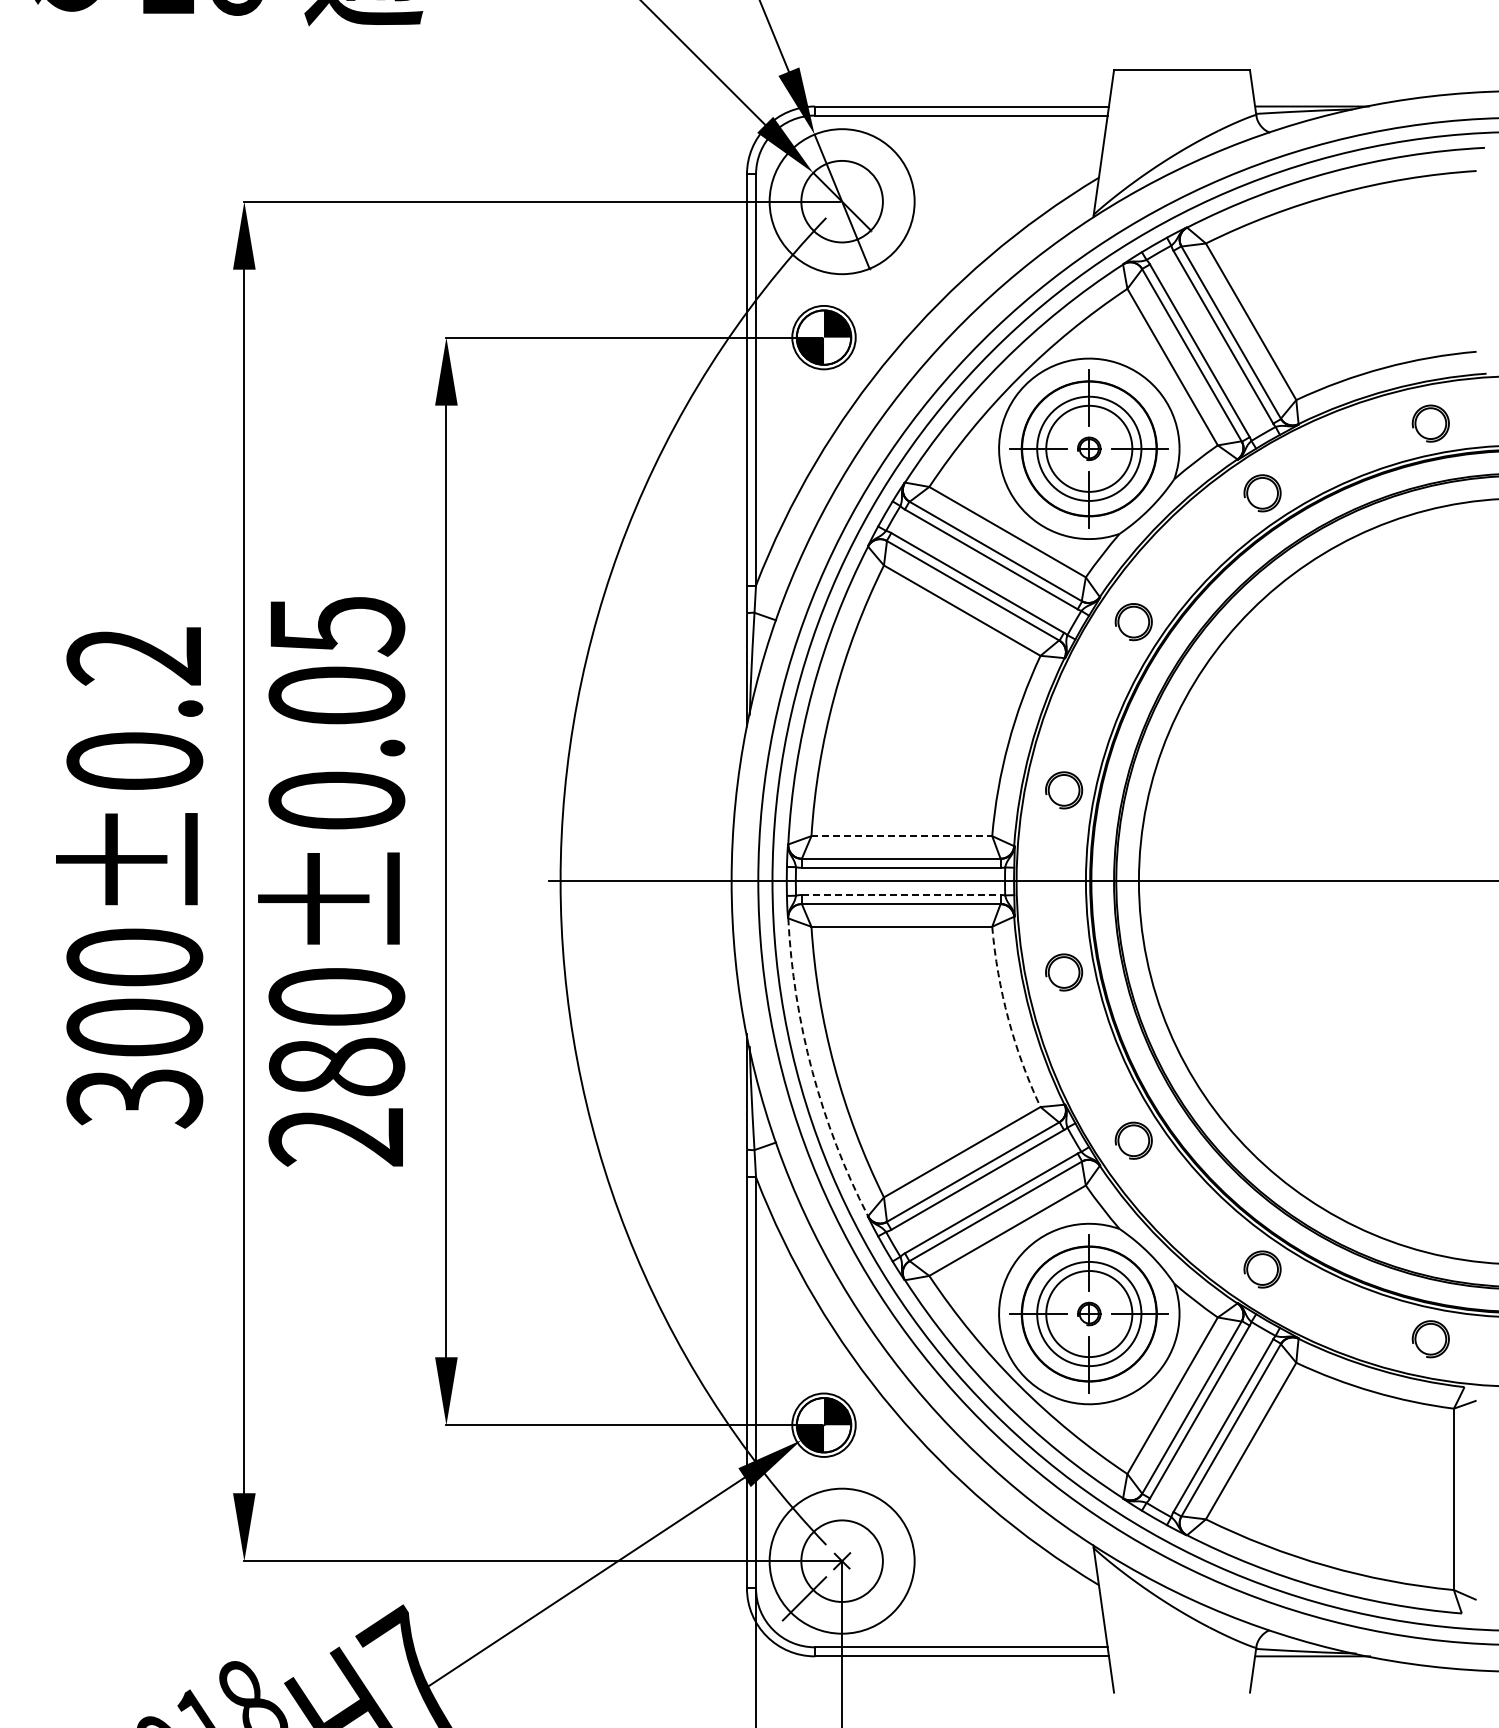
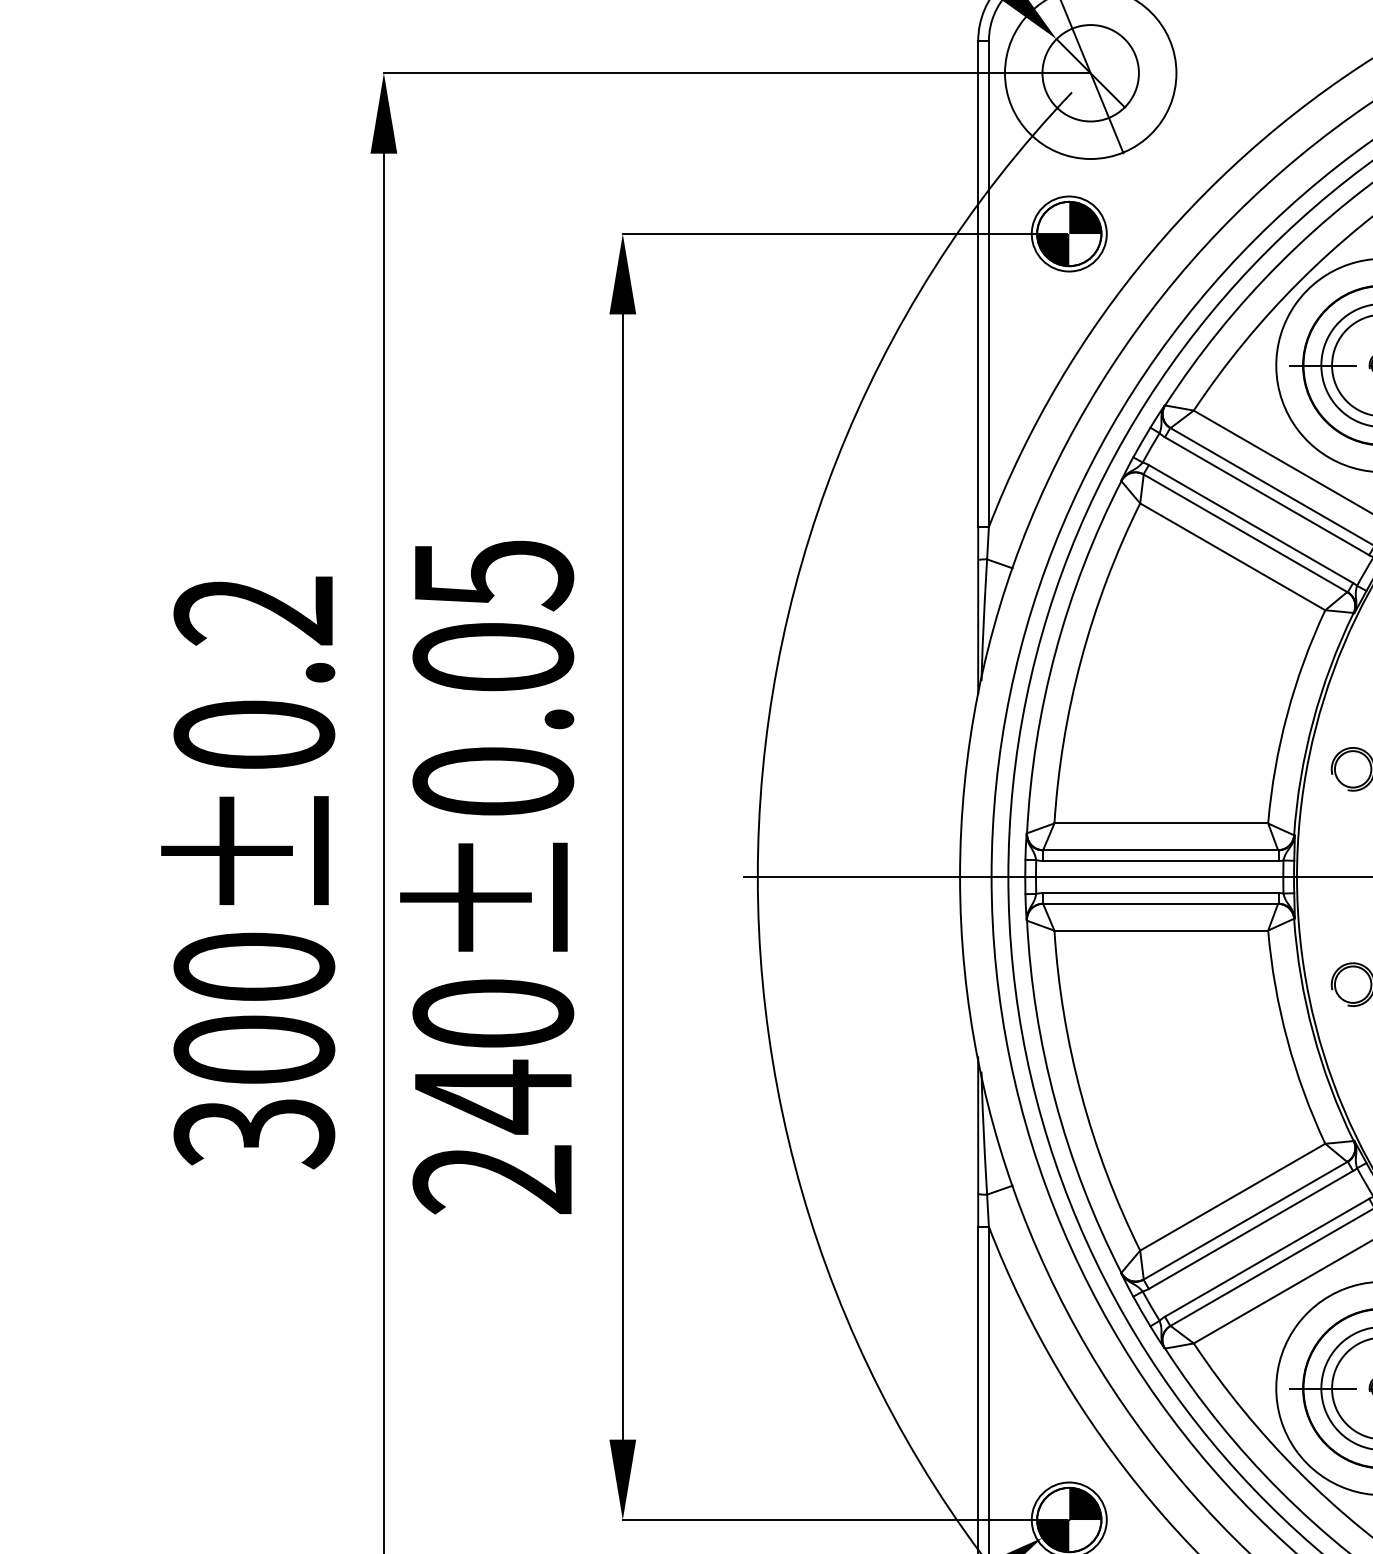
line: (902, 836) -> (1162, 823), dashed -> solid
line: (901, 895) -> (1160, 893), dashed -> solid
arc: (1008, 1019) -> (1287, 1040), dashed -> solid
text: (337, 1067) -> (494, 1097), 280±0.05 -> 240±0.05
arc: (812, 1071) -> (1055, 1101), dashed -> solid

